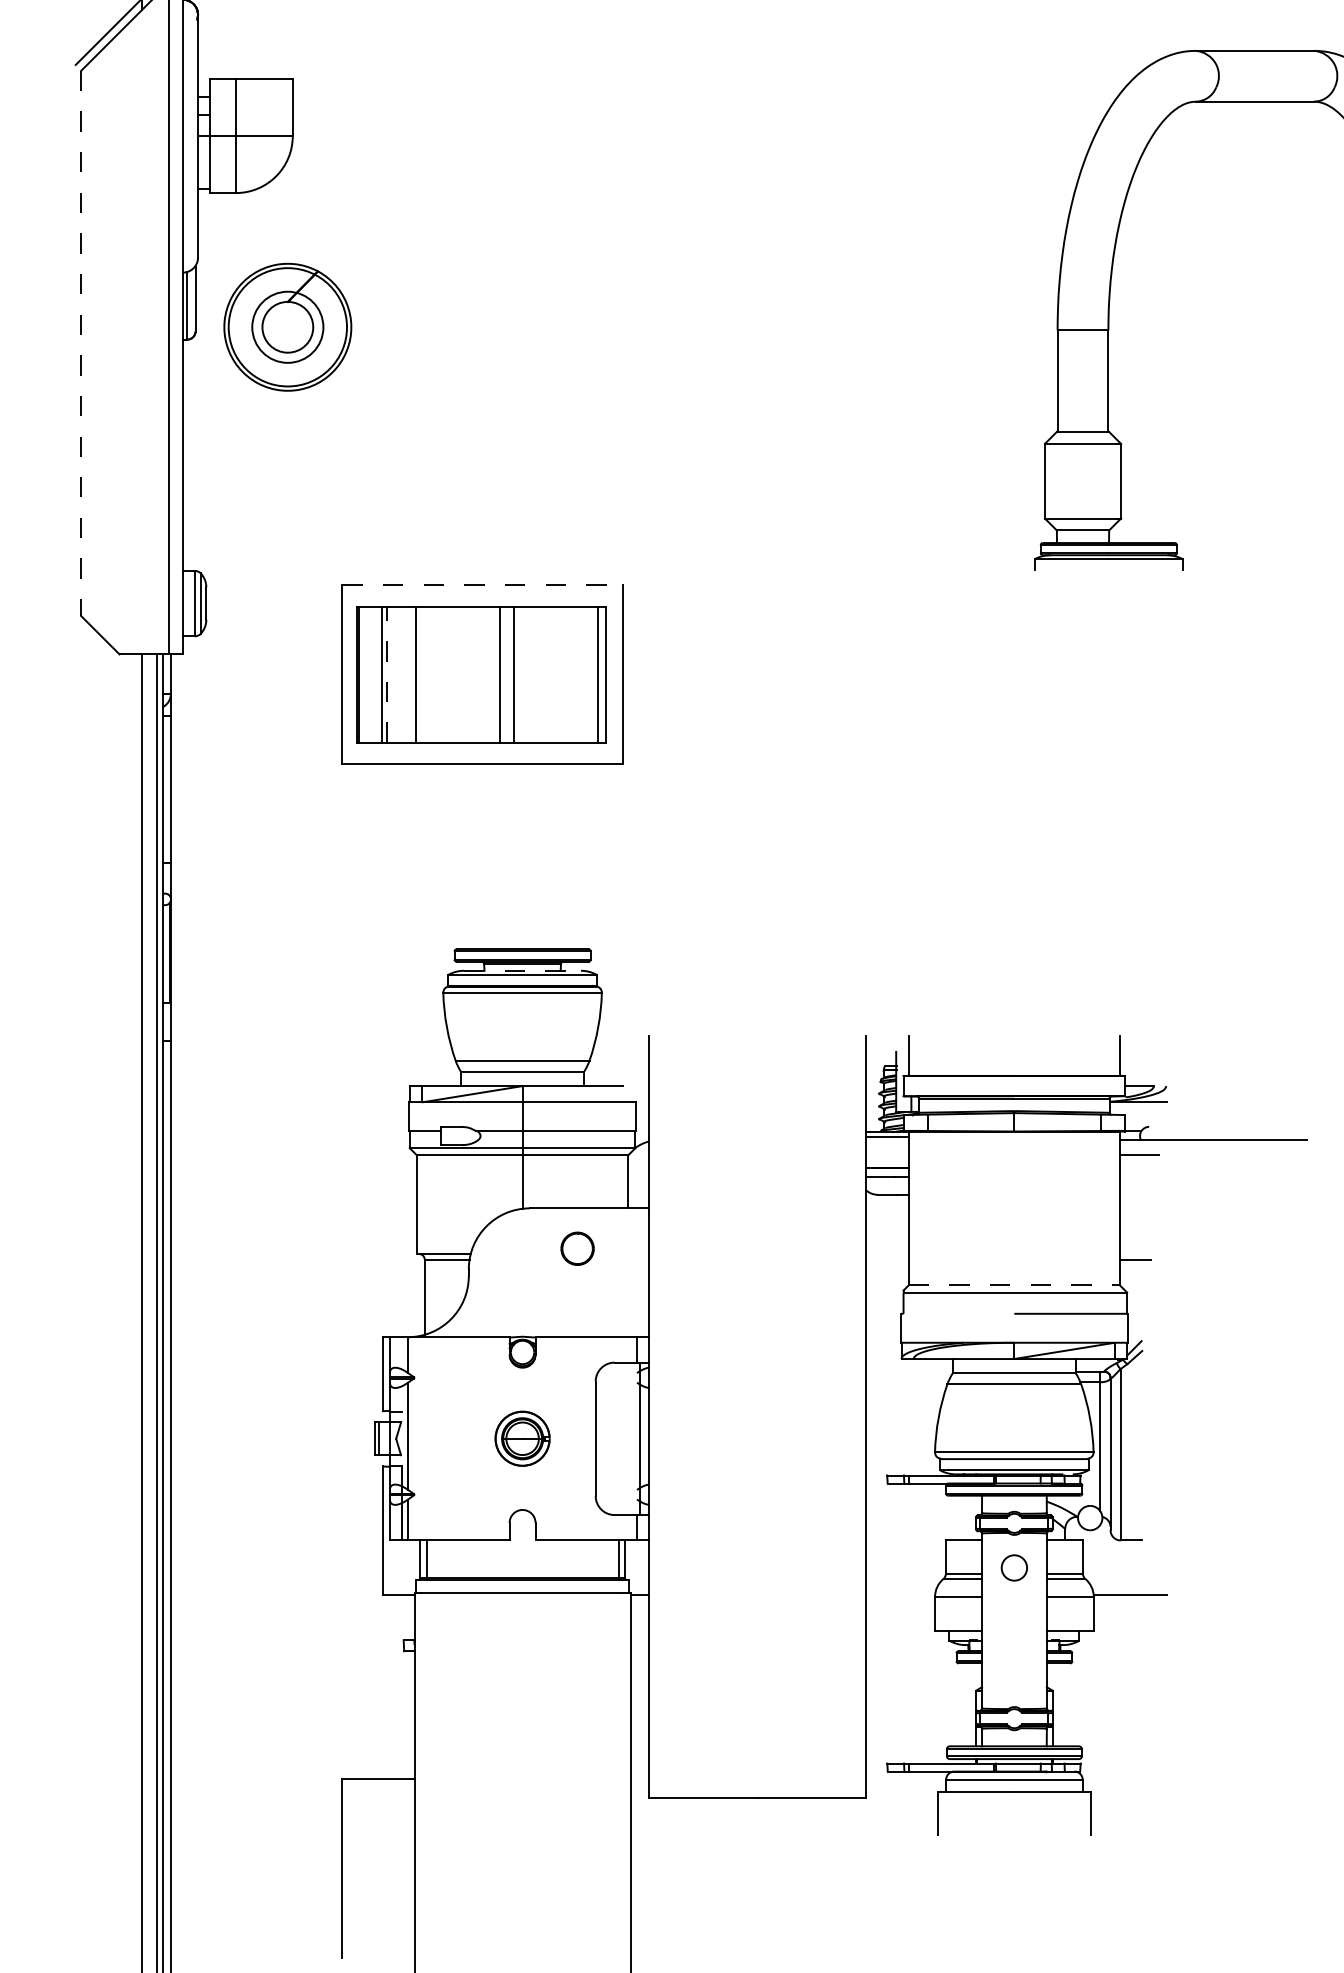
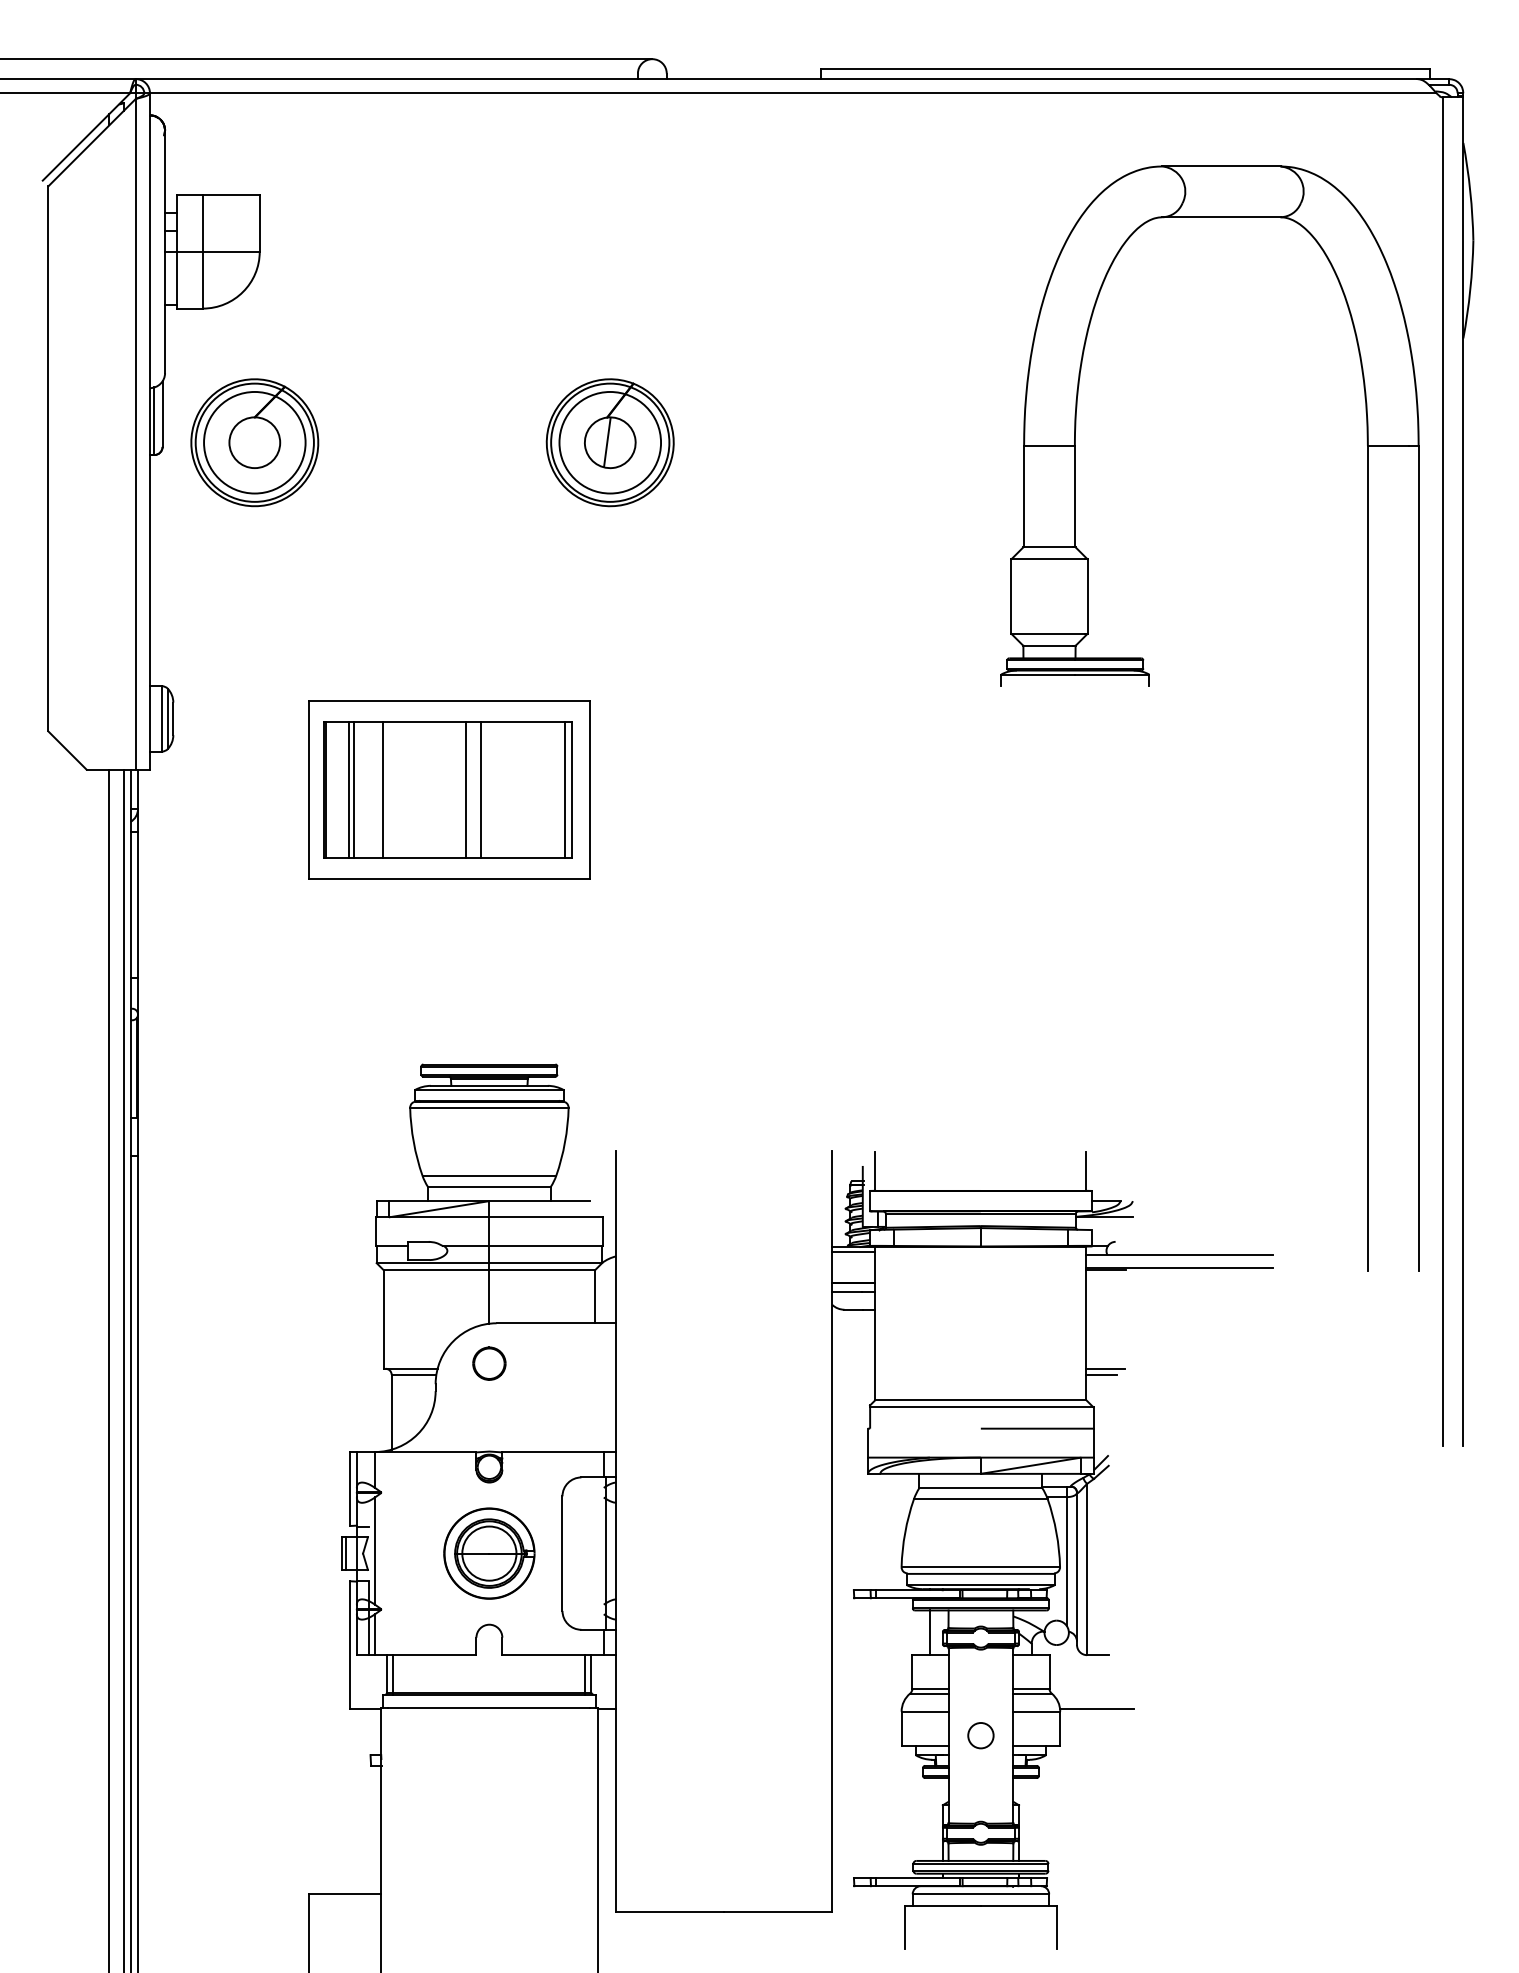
circle: (287, 327) -> (254, 442), size x1.43
part: (642, 327) -> (609, 442), added
line: (81, 343) -> (48, 458), dashed -> solid
line: (482, 585) -> (449, 700), dashed -> solid
line: (386, 674) -> (353, 789), dashed -> solid
line: (522, 970) -> (489, 1085), dashed -> solid
line: (1213, 1152) -> (1179, 1267), added
part: (577, 1248) -> (489, 1363), moved
line: (1139, 1253) -> (1105, 1368), added
line: (1013, 1285) -> (980, 1400), dashed -> solid
part: (522, 1438) -> (489, 1553), size x1.67
line: (963, 1517) -> (930, 1632), added
circle: (1013, 1567) -> (980, 1735), moved

